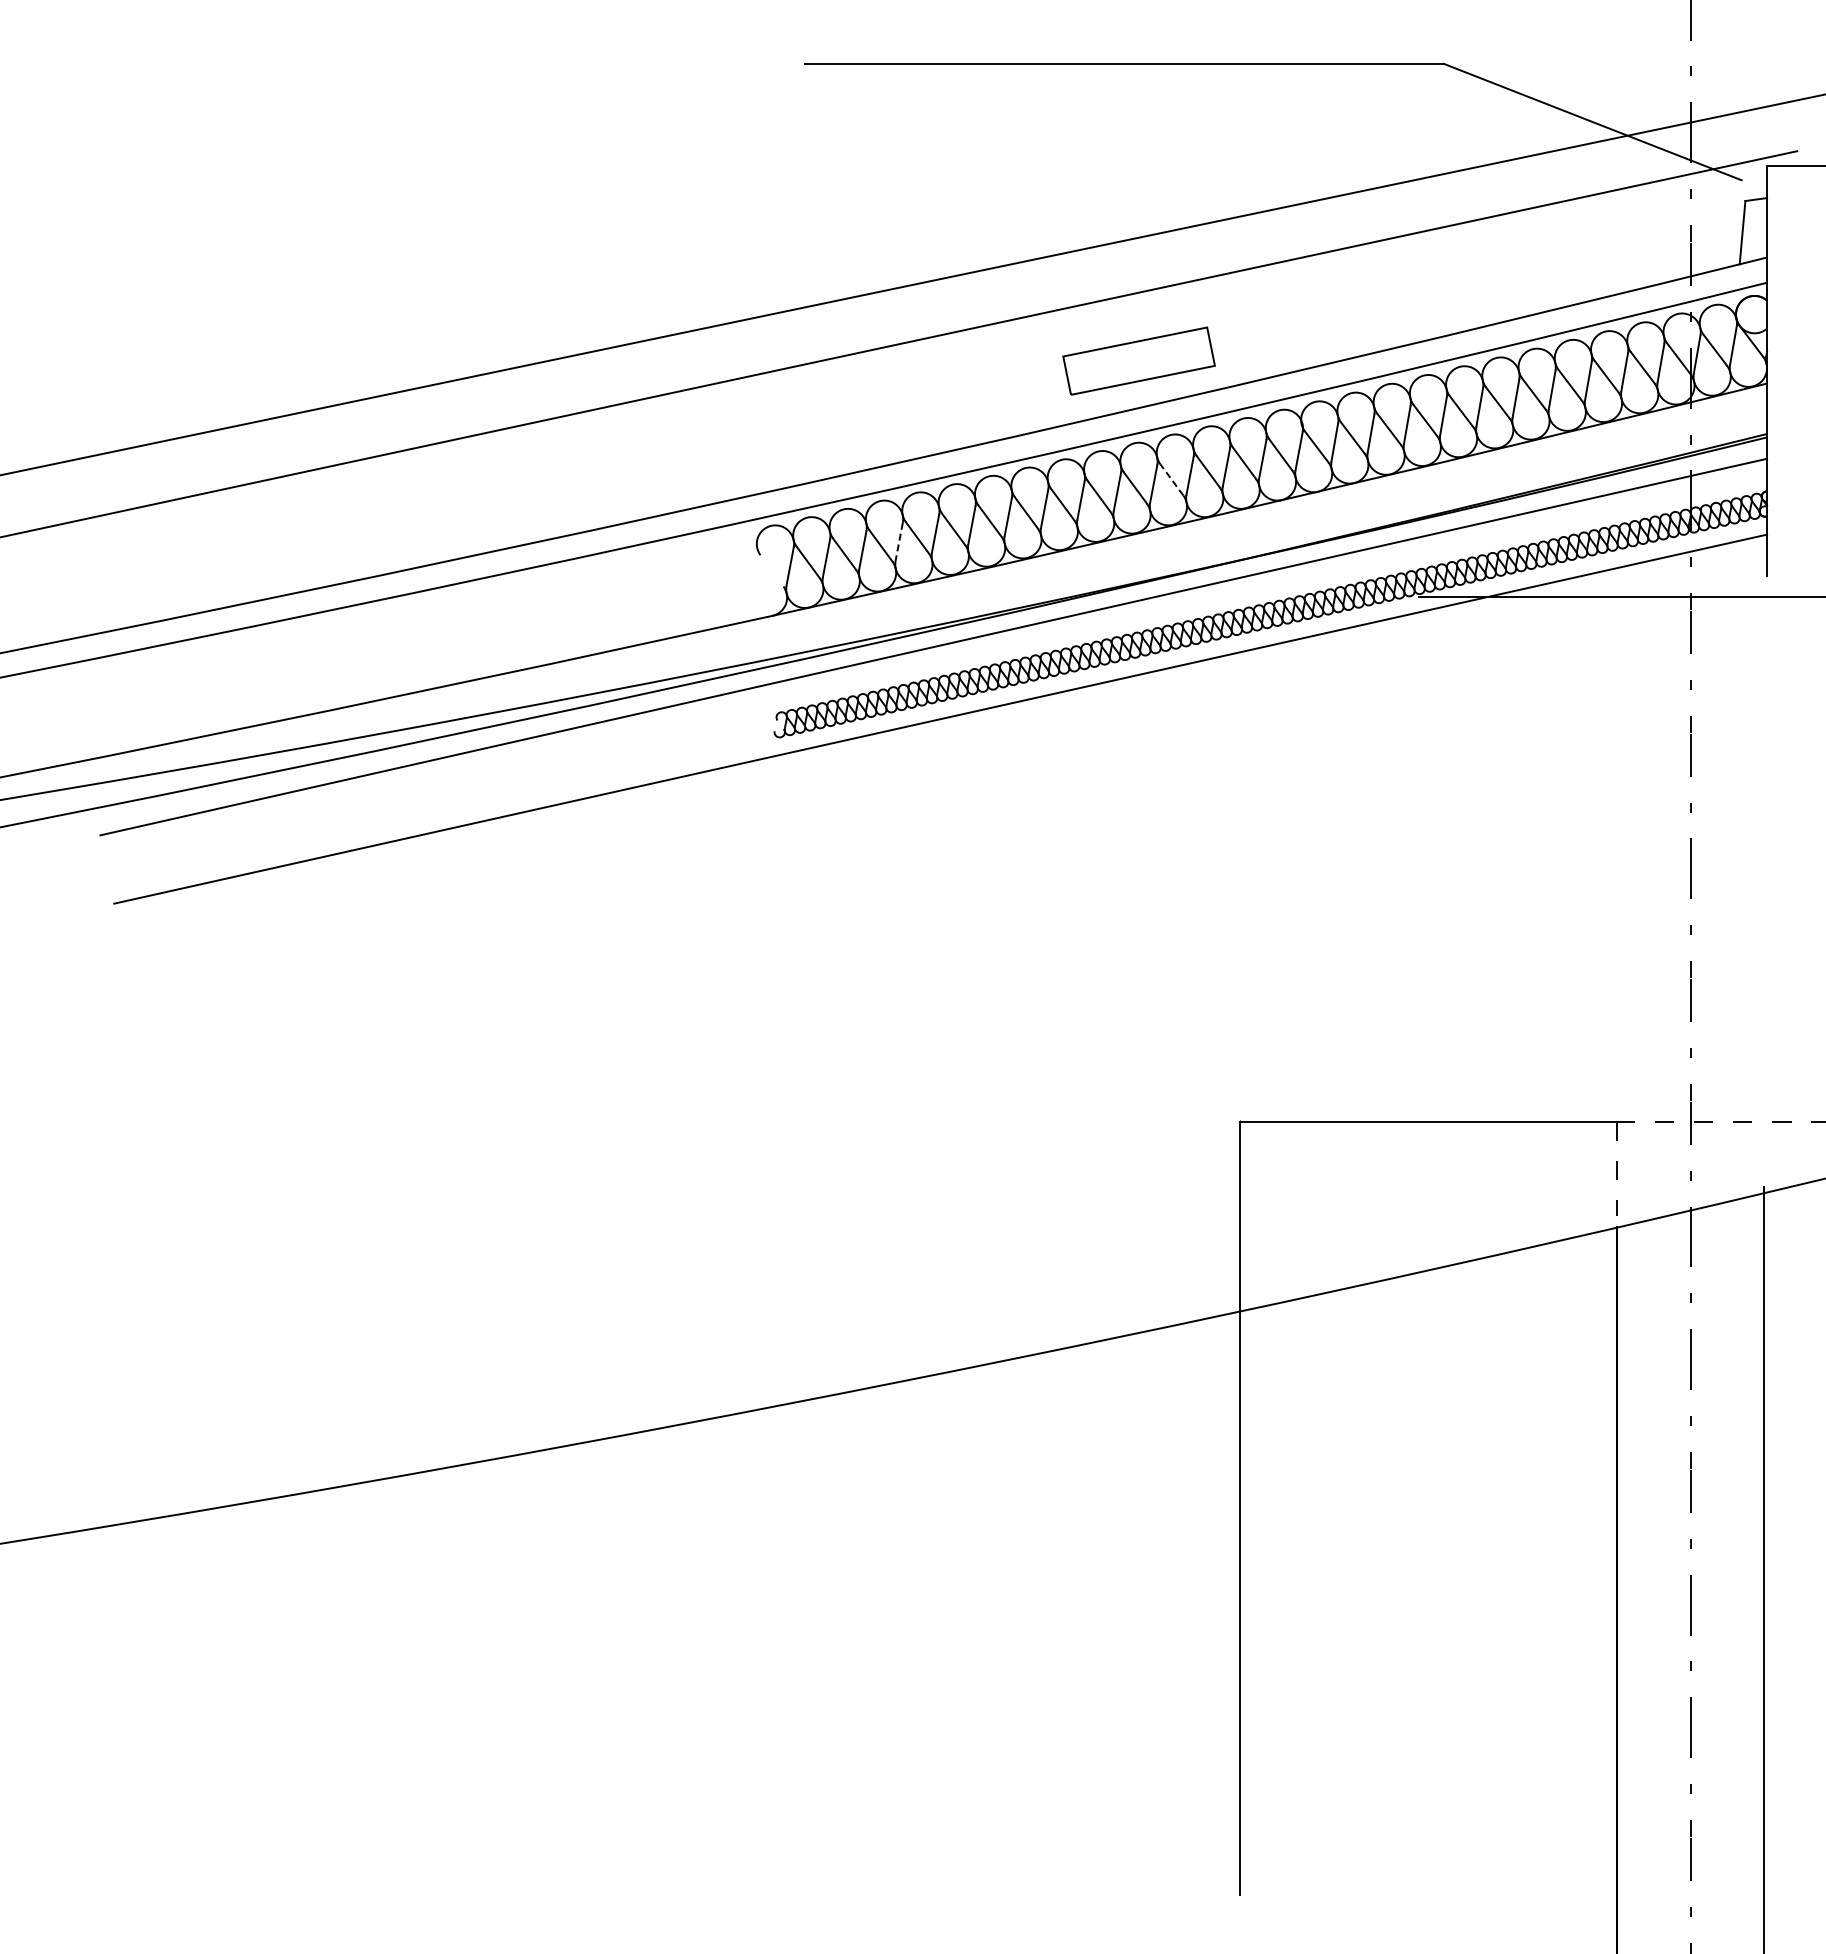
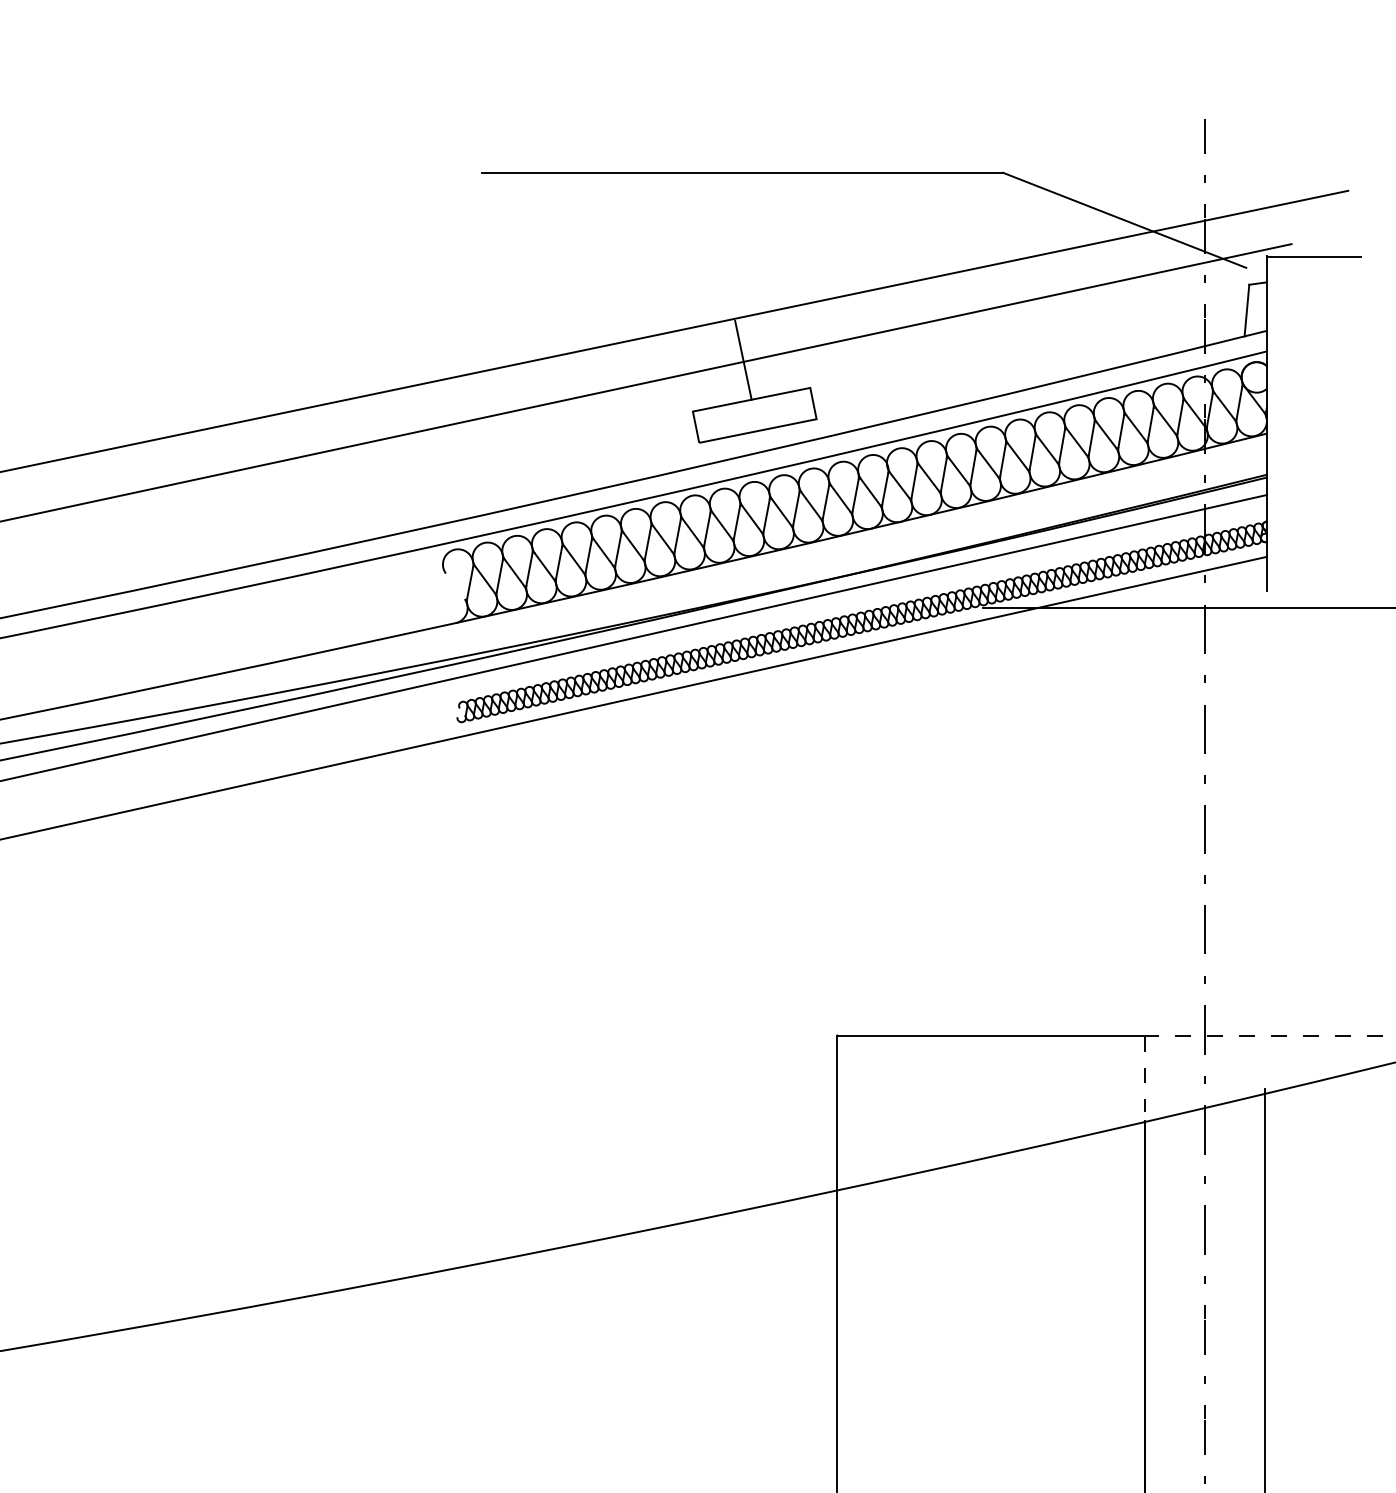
line: (1125, 293) -> (743, 360), added
line: (1171, 479) -> (781, 511), dashed -> solid
line: (899, 542) -> (559, 563), dashed -> solid

